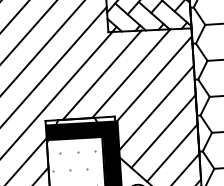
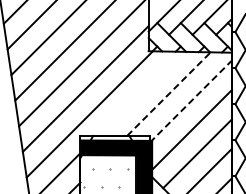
line: (131, 73) -> (169, 93), solid -> dashed
line: (101, 74) -> (139, 93), removed
line: (154, 79) -> (191, 101), solid -> dashed

